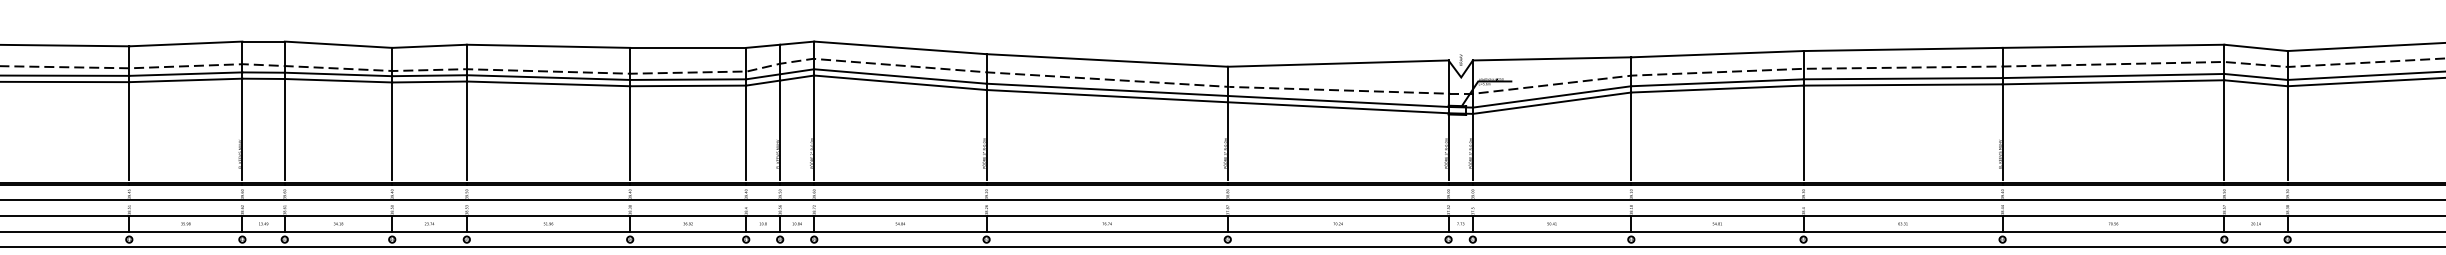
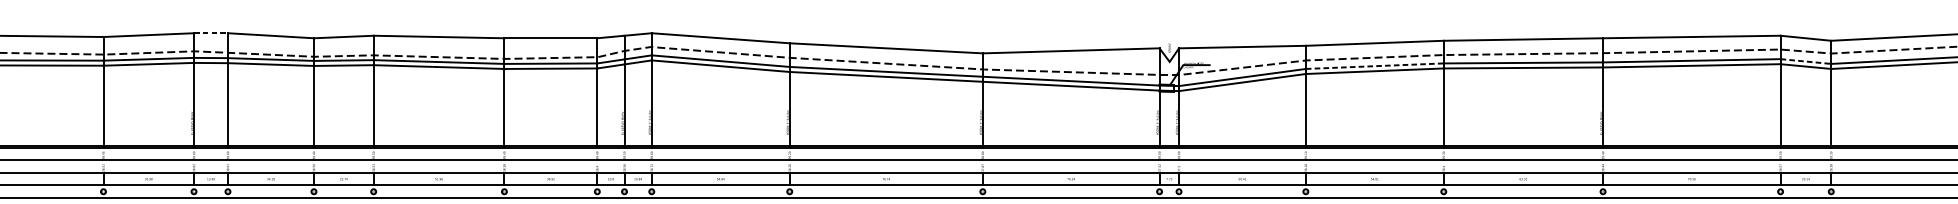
line: (264, 41) -> (211, 33), solid -> dashed
line: (2256, 76) -> (1806, 61), solid -> dashed
line: (1717, 82) -> (1374, 65), solid -> dashed

